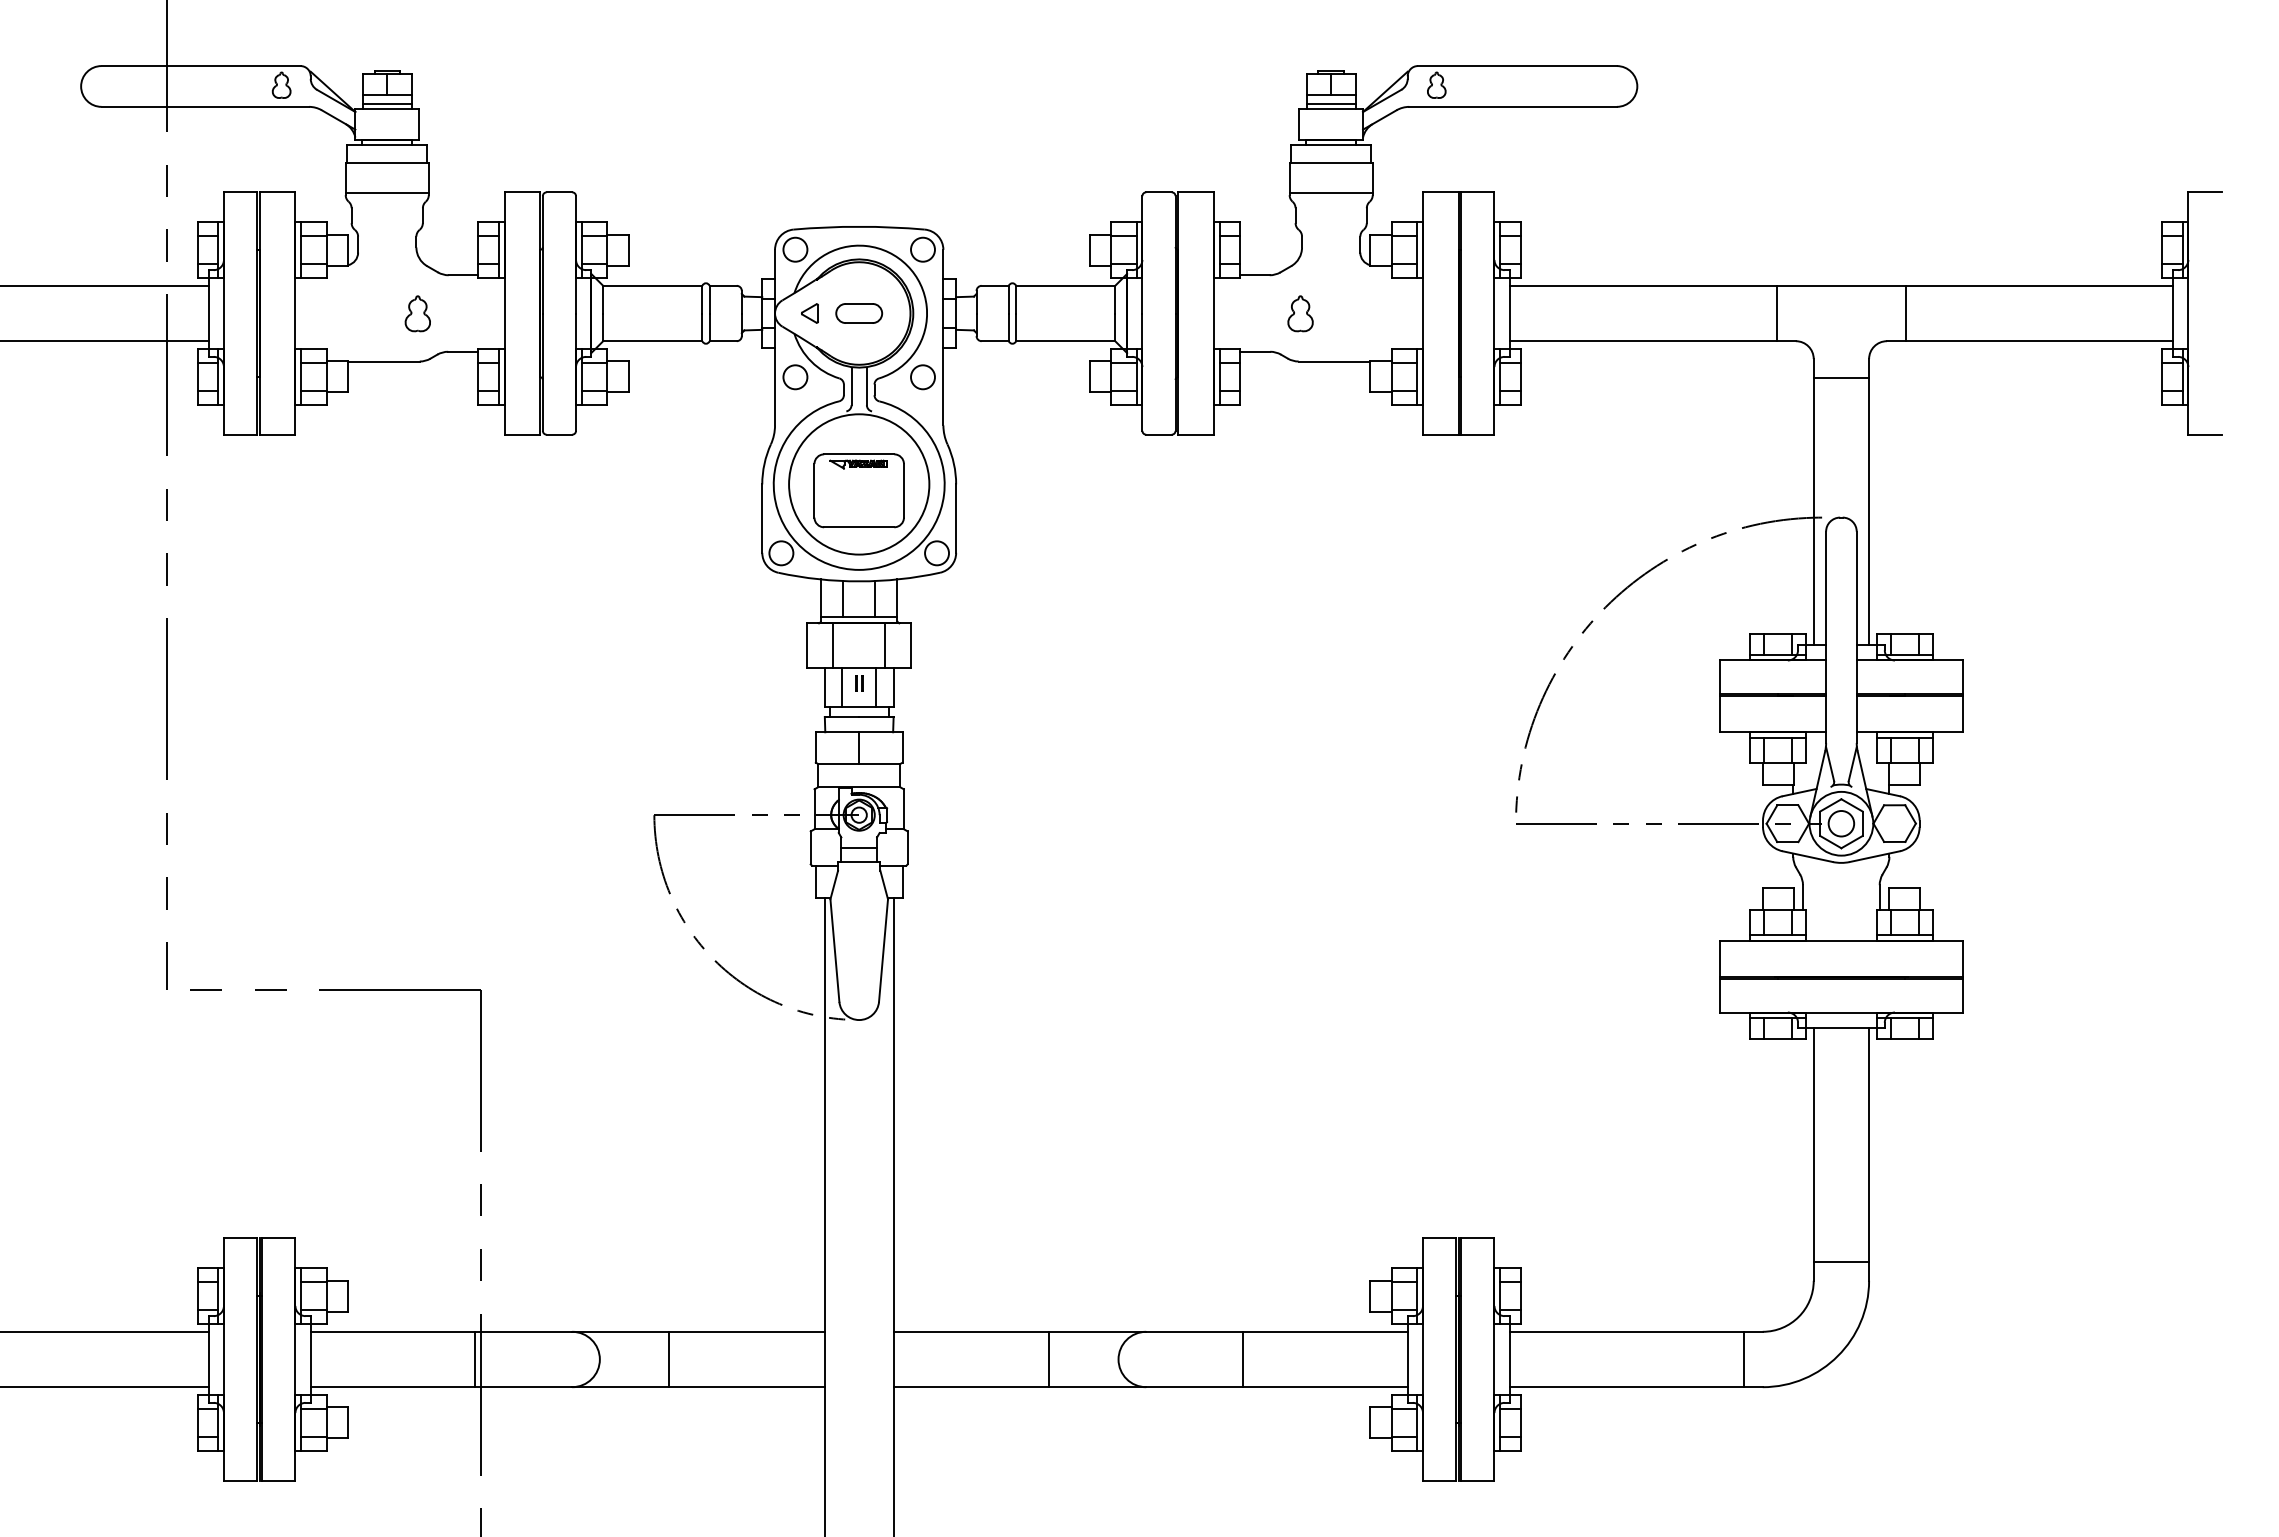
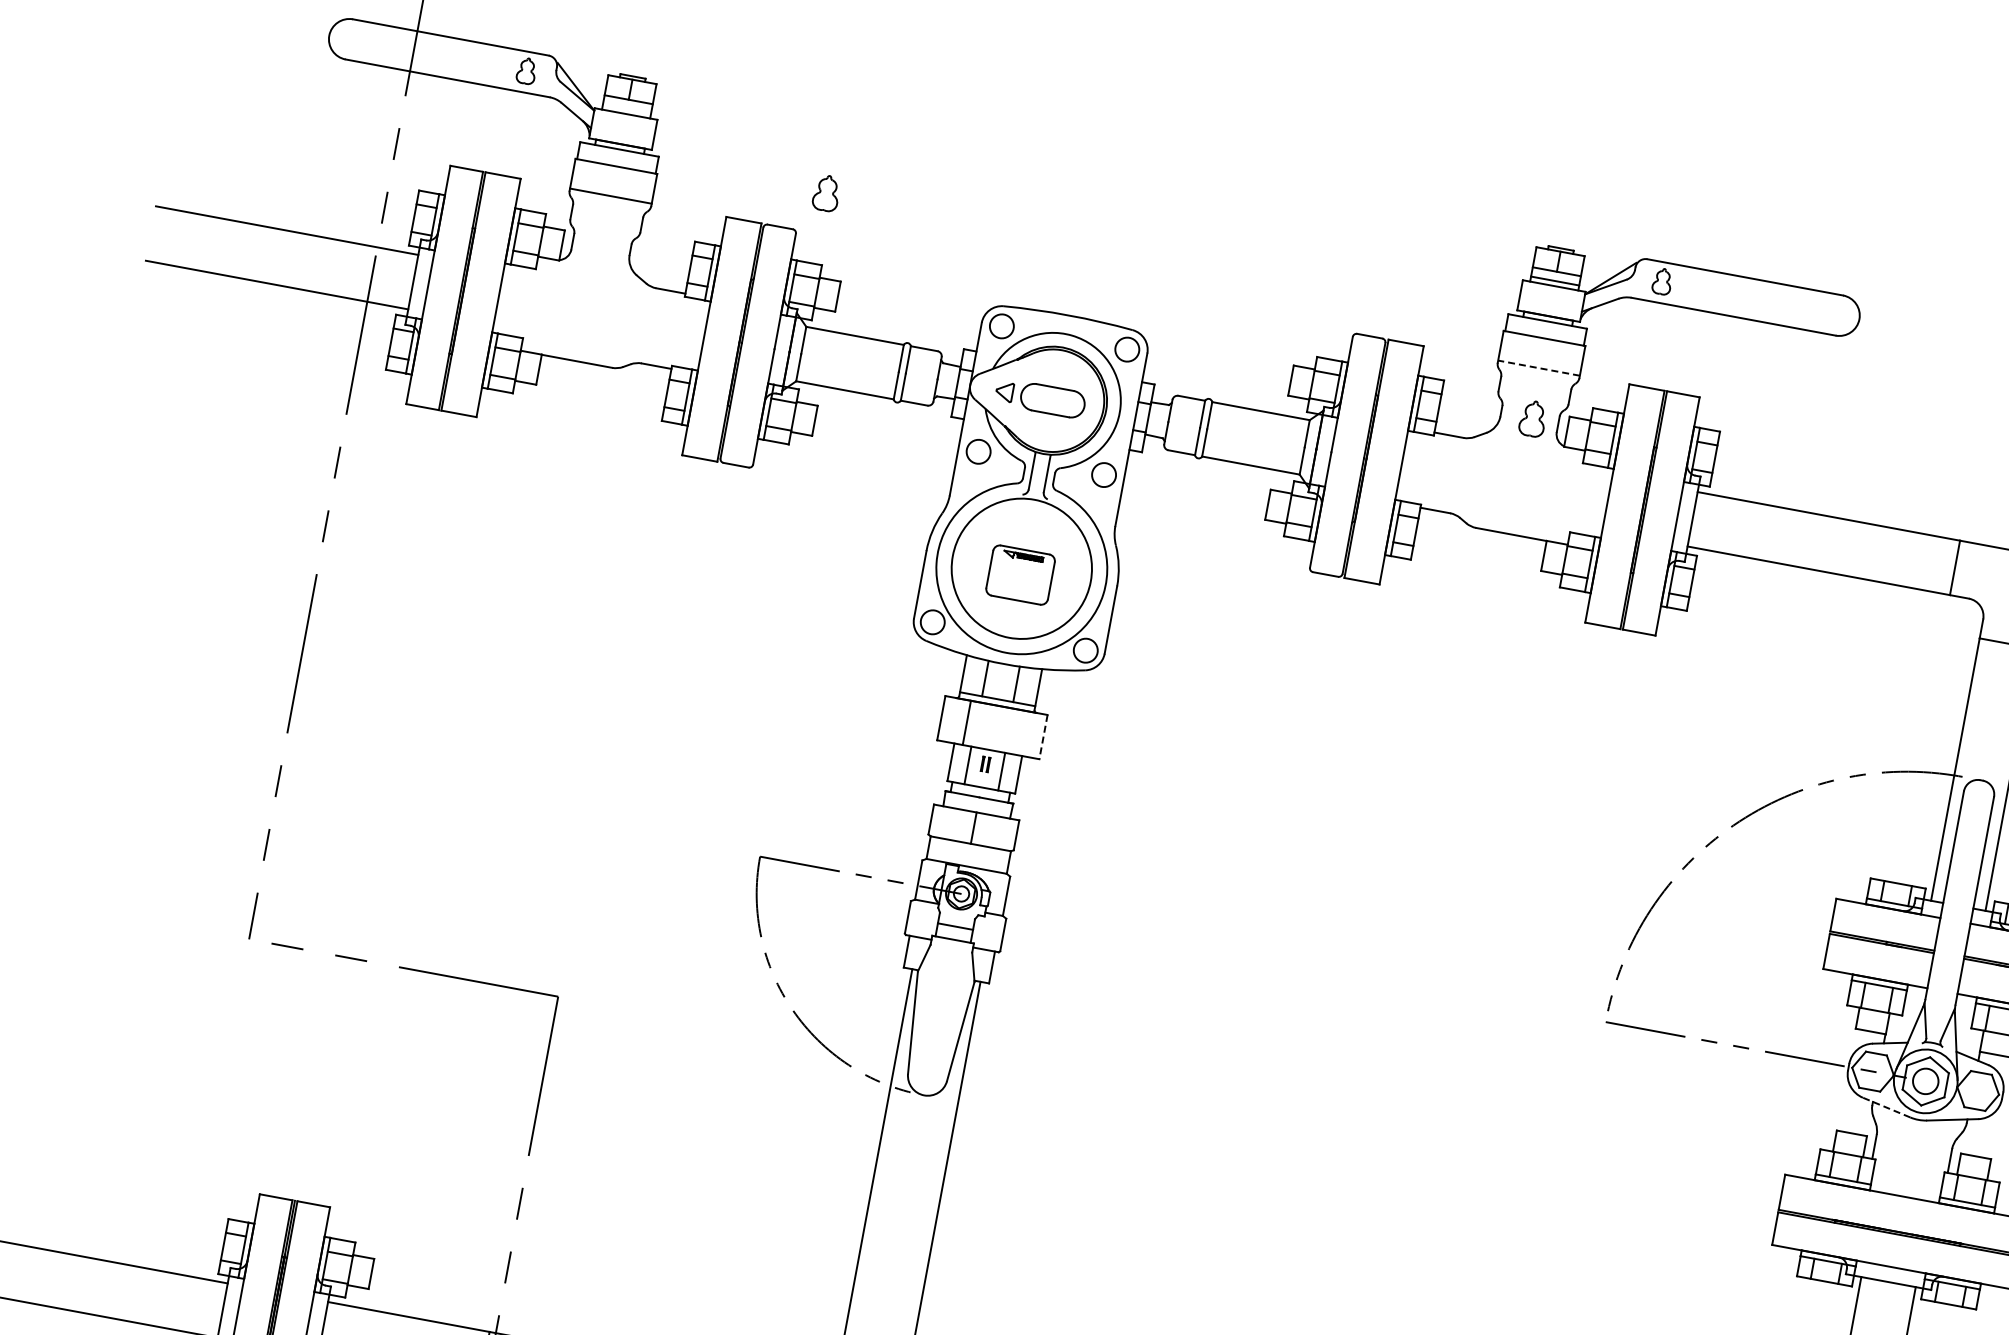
line: (386, 104) -> (626, 109), removed
line: (1331, 192) -> (1539, 367), solid -> dashed
part: (417, 313) -> (826, 192), moved
part: (859, 313) -> (1053, 400), size x1.4
part: (1300, 313) -> (1533, 418), moved
part: (858, 490) -> (1020, 574), size x0.7
line: (885, 645) -> (1018, 731), removed
line: (911, 645) -> (1043, 736), solid -> dashed
line: (1807, 856) -> (1886, 1107), solid -> dashed

